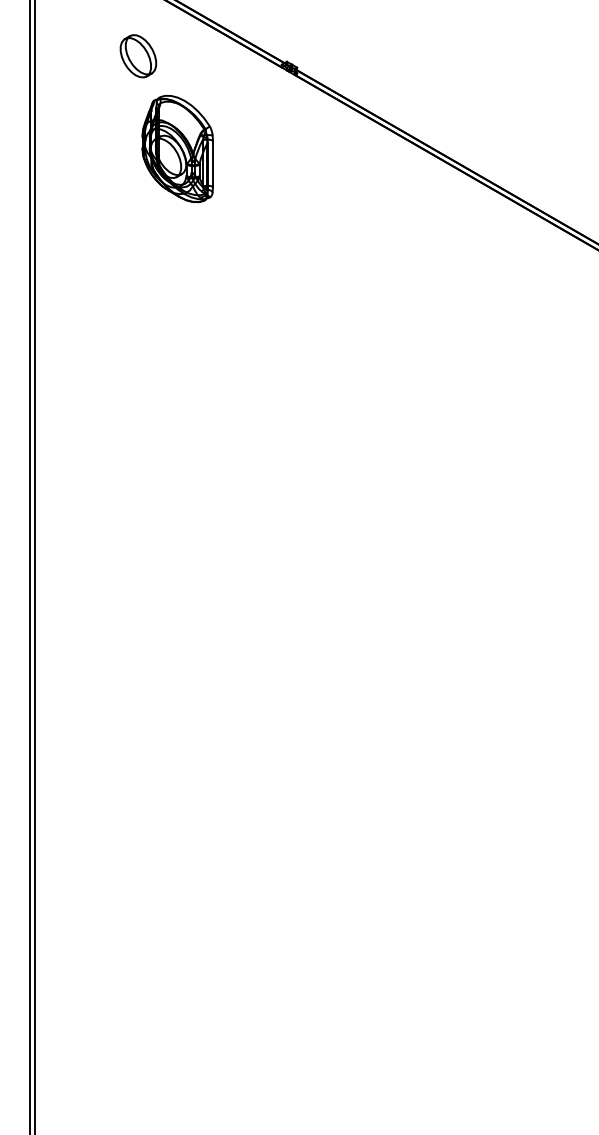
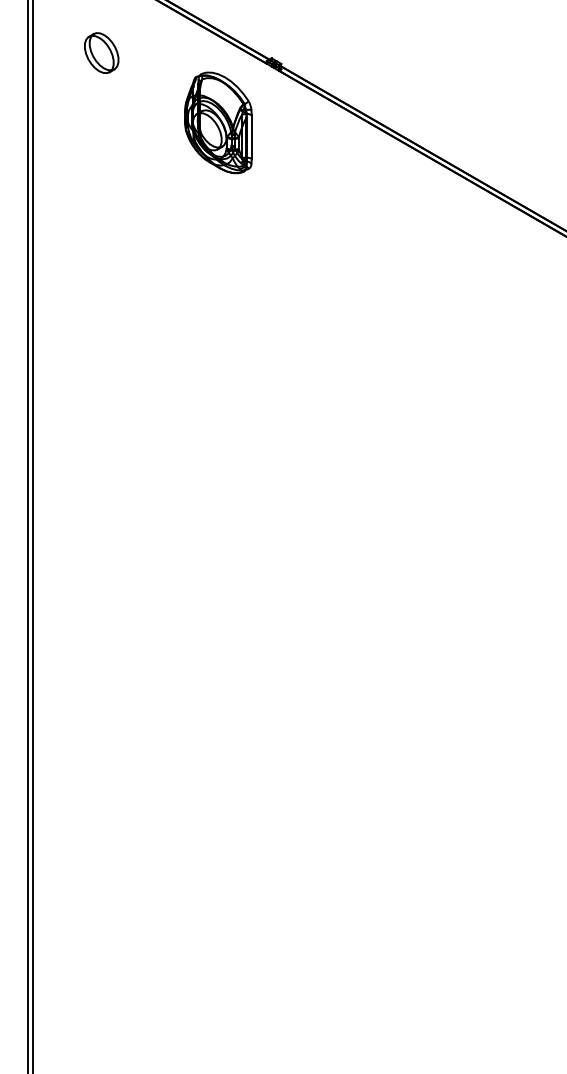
part: (138, 56) -> (101, 53), moved
part: (177, 148) -> (218, 122), moved

